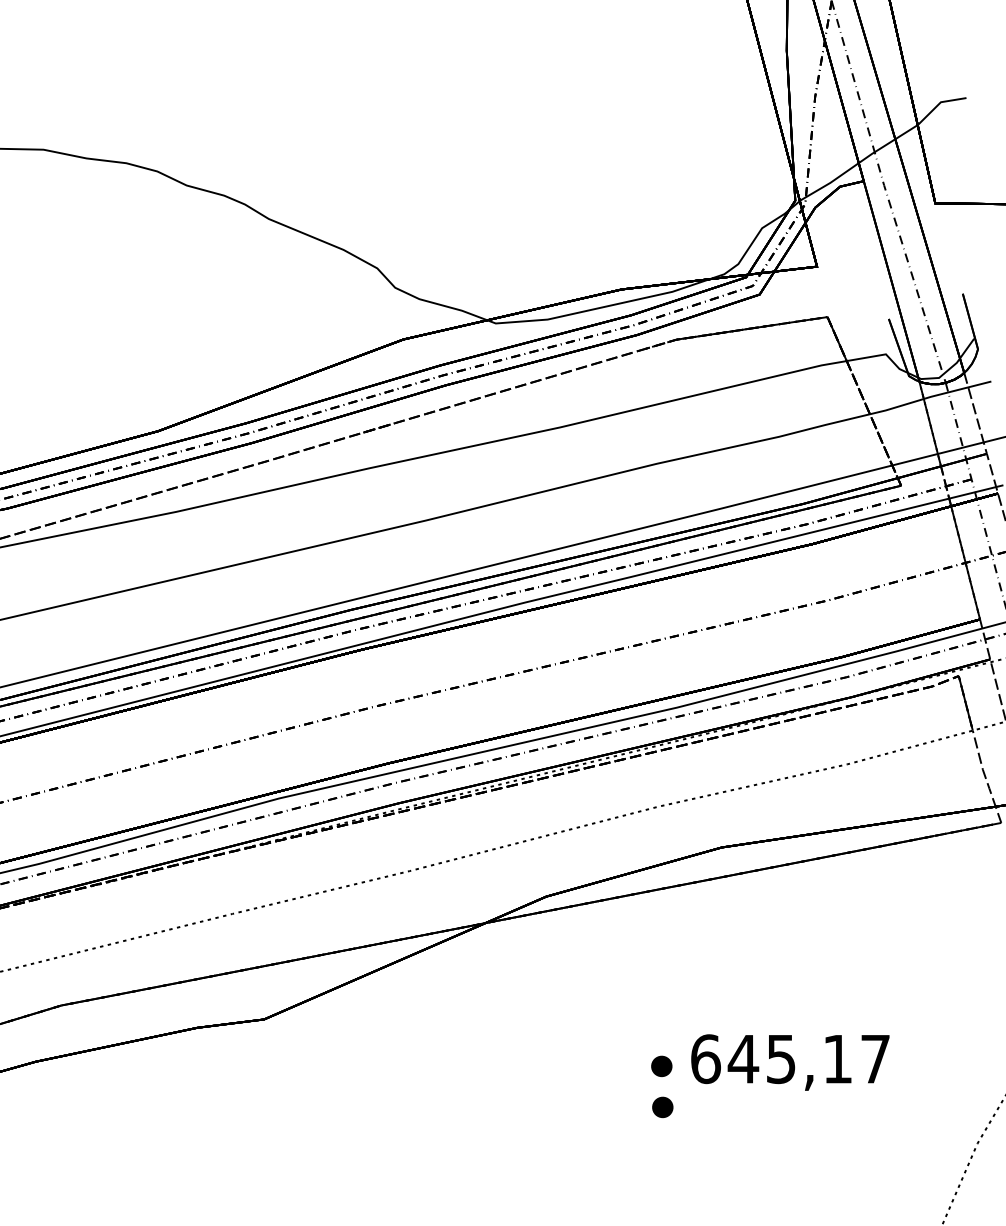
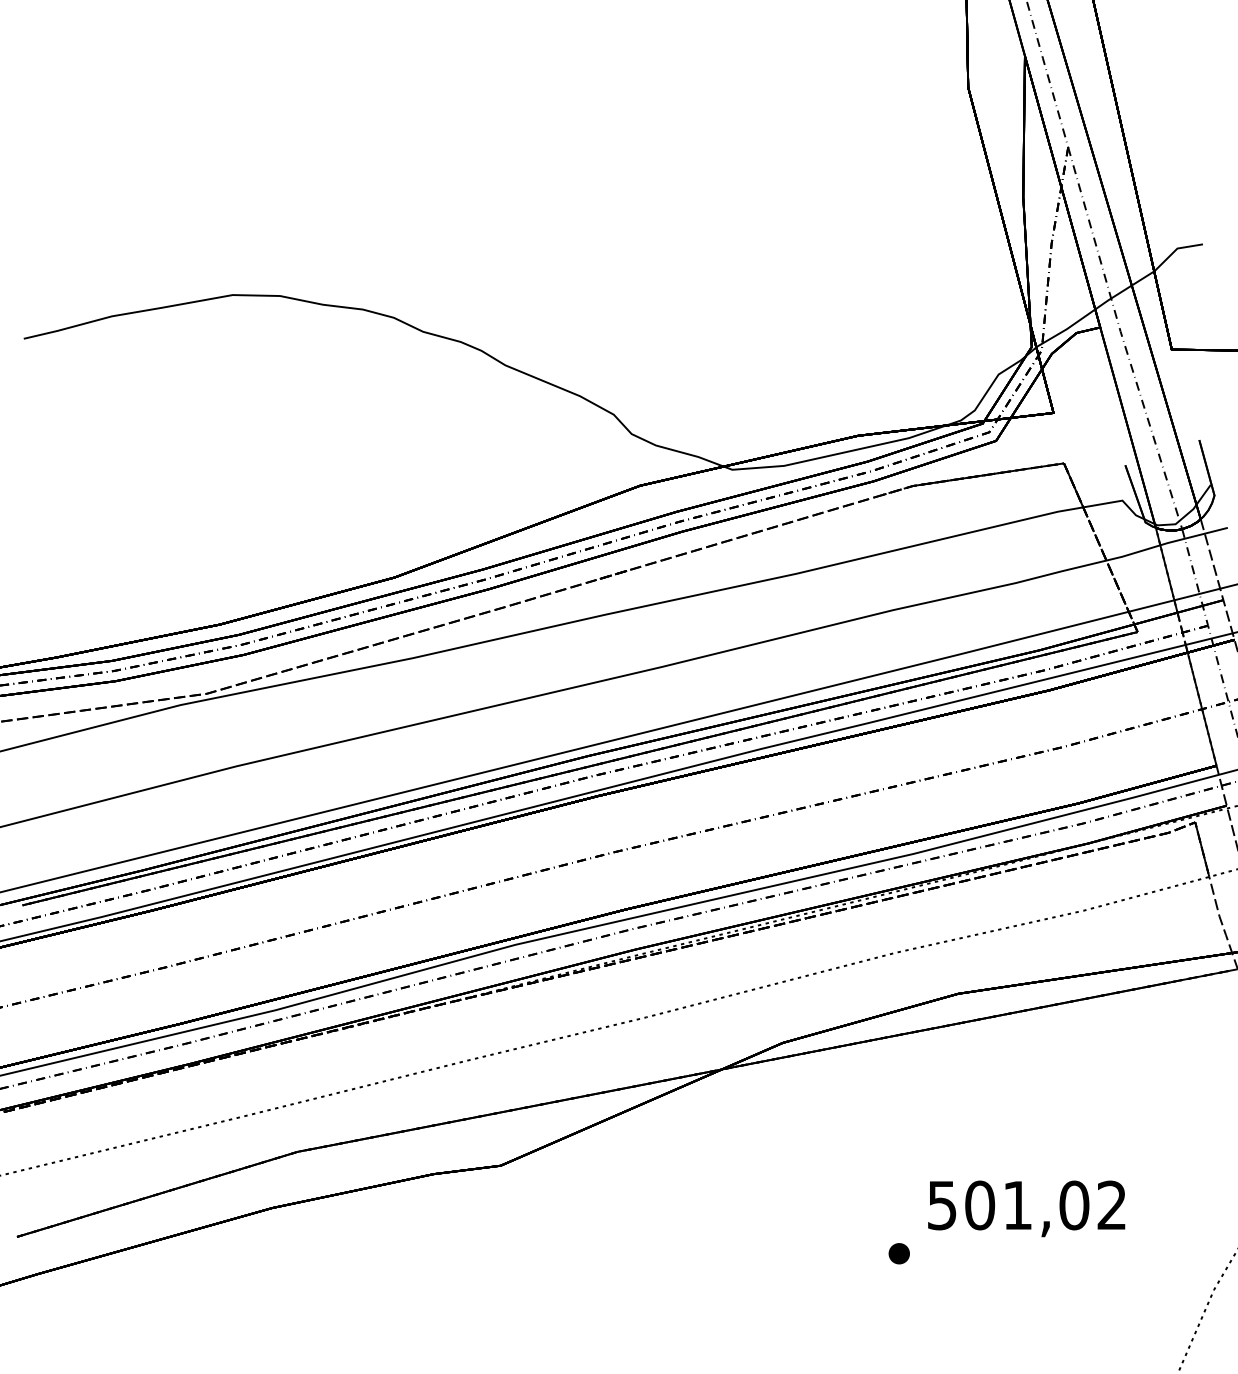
text: (790, 1059) -> (1026, 1205), 645,17 -> 501,02
part: (661, 1066) -> (897, 1212), removed

